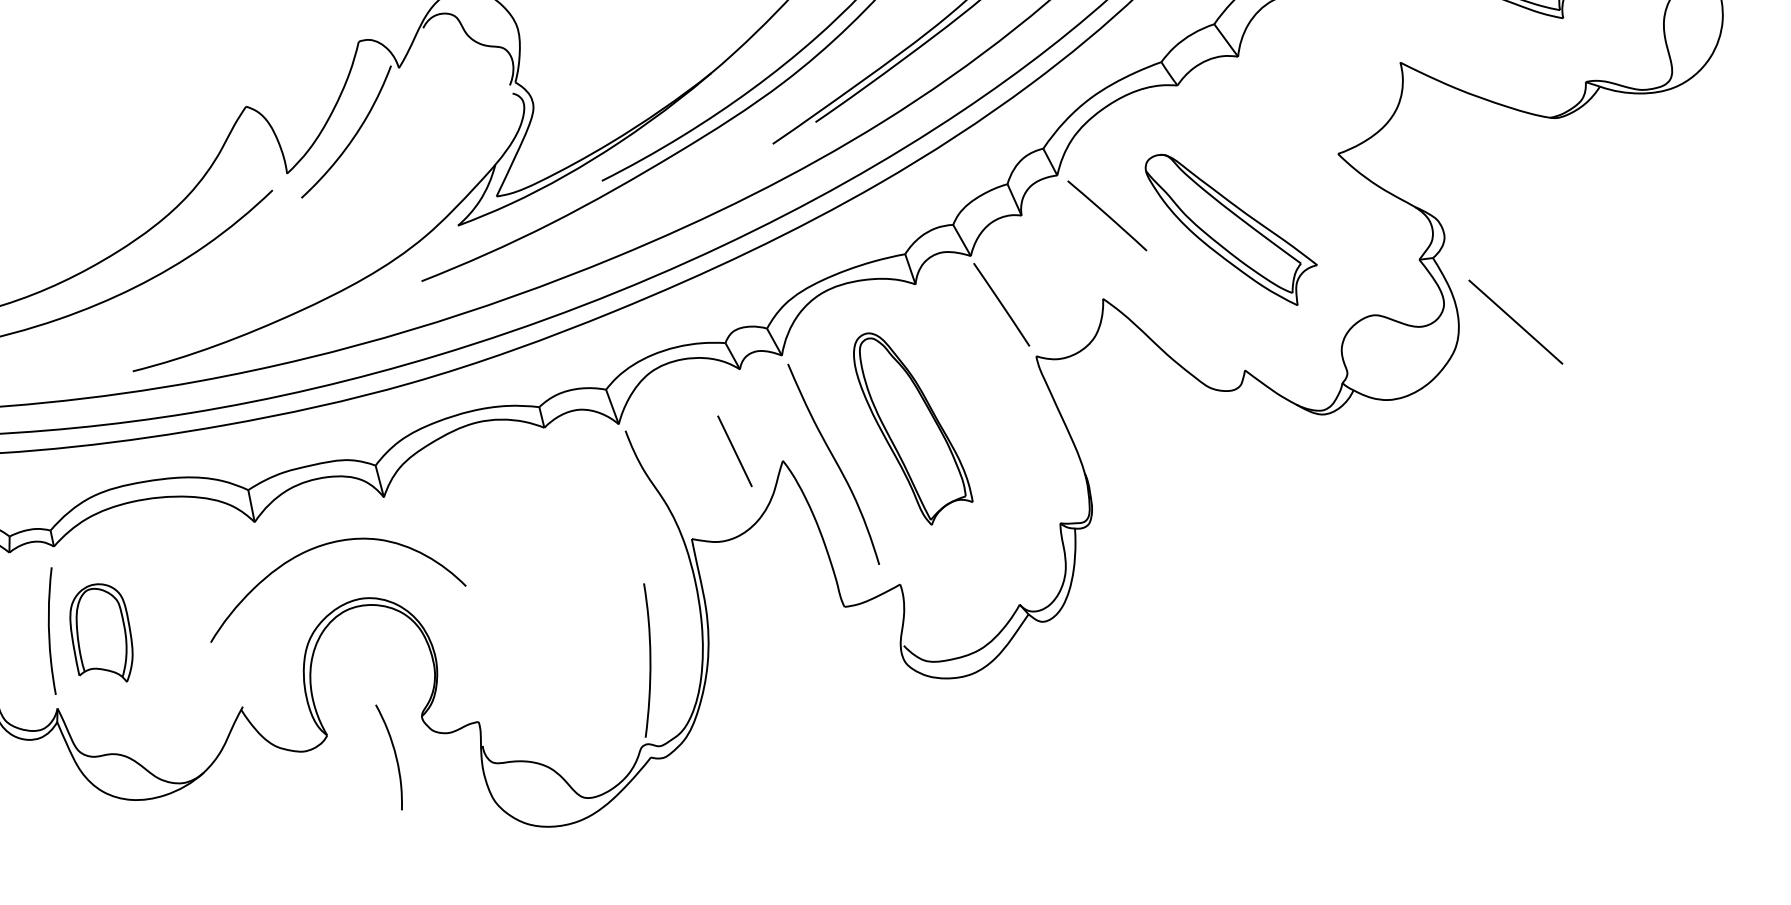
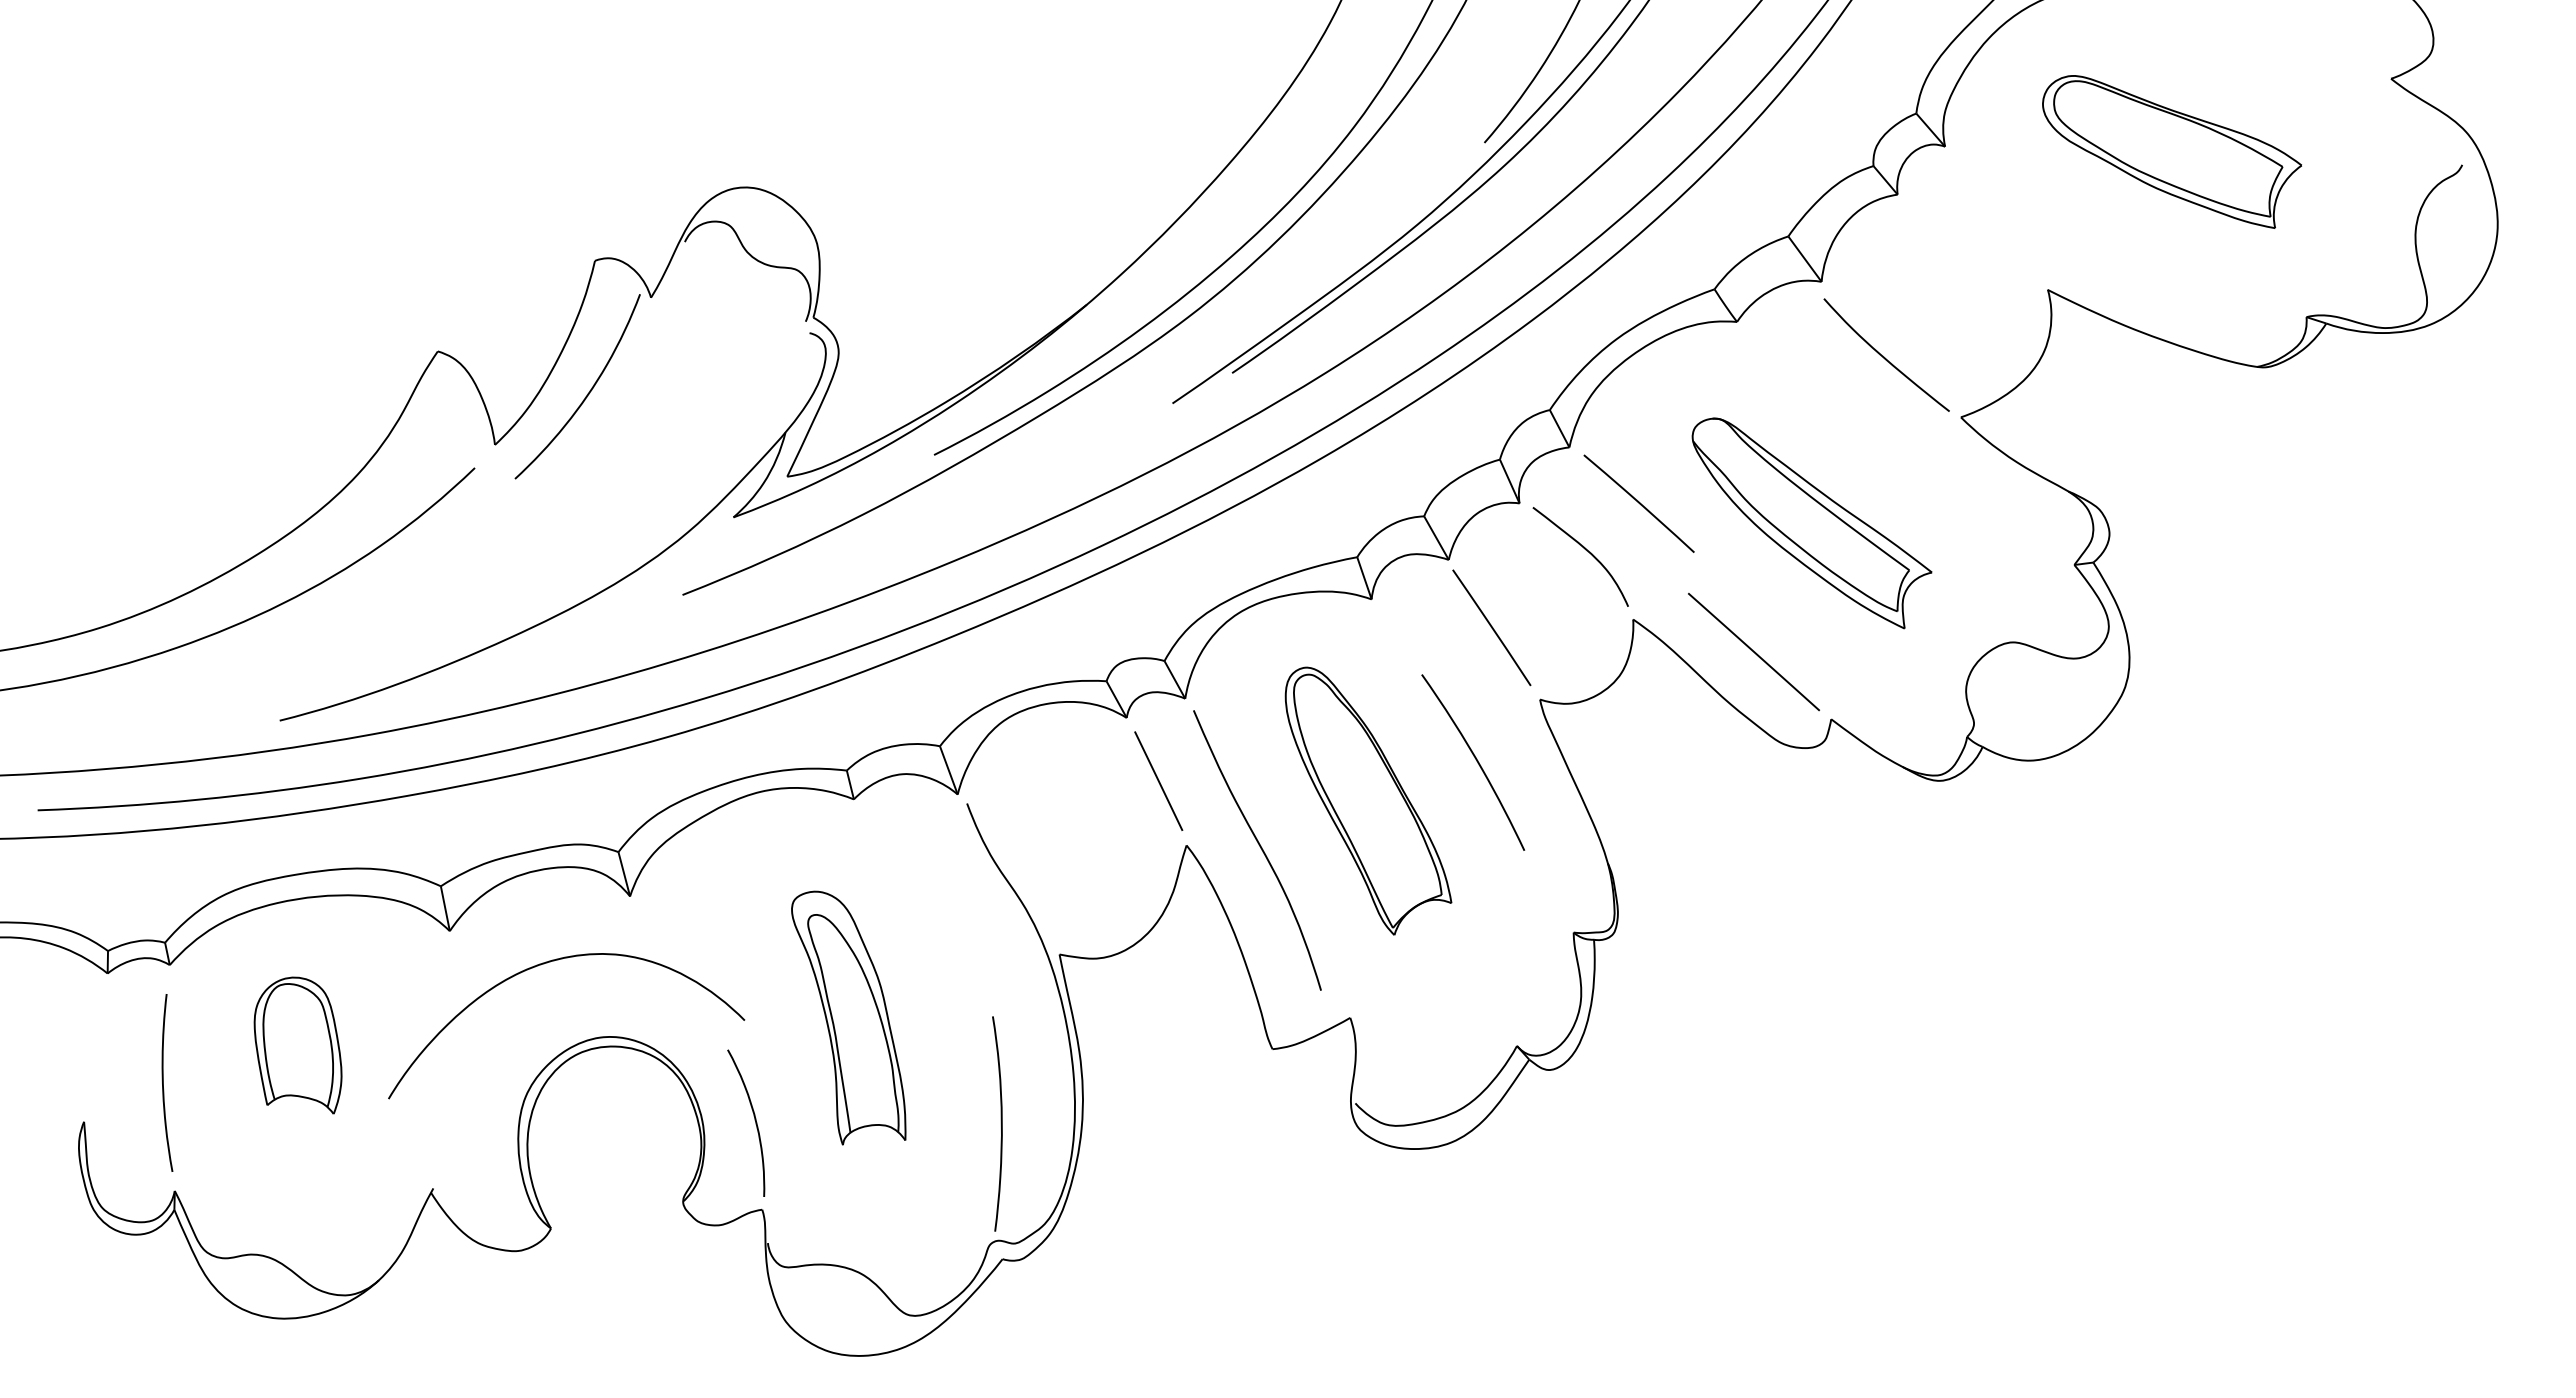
curve: (1283, 110) -> (1884, 356), added
curve: (1068, 249) -> (1585, 550), added
line: (1515, 321) -> (1753, 651), moved
curve: (990, 400) -> (1476, 761), added
line: (734, 450) -> (1158, 780), moved
part: (540, 584) -> (848, 1017), added
part: (101, 632) -> (297, 1045), moved
curve: (394, 755) -> (754, 1120), moved

